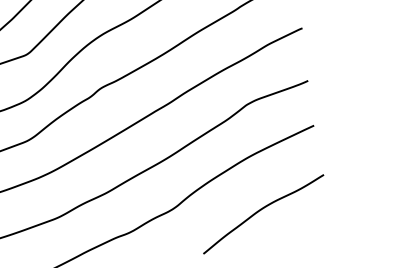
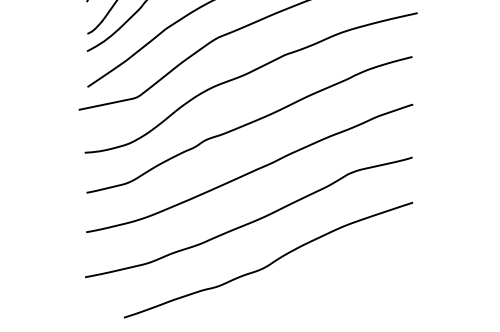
curve: (261, 210) -> (350, 280), removed

